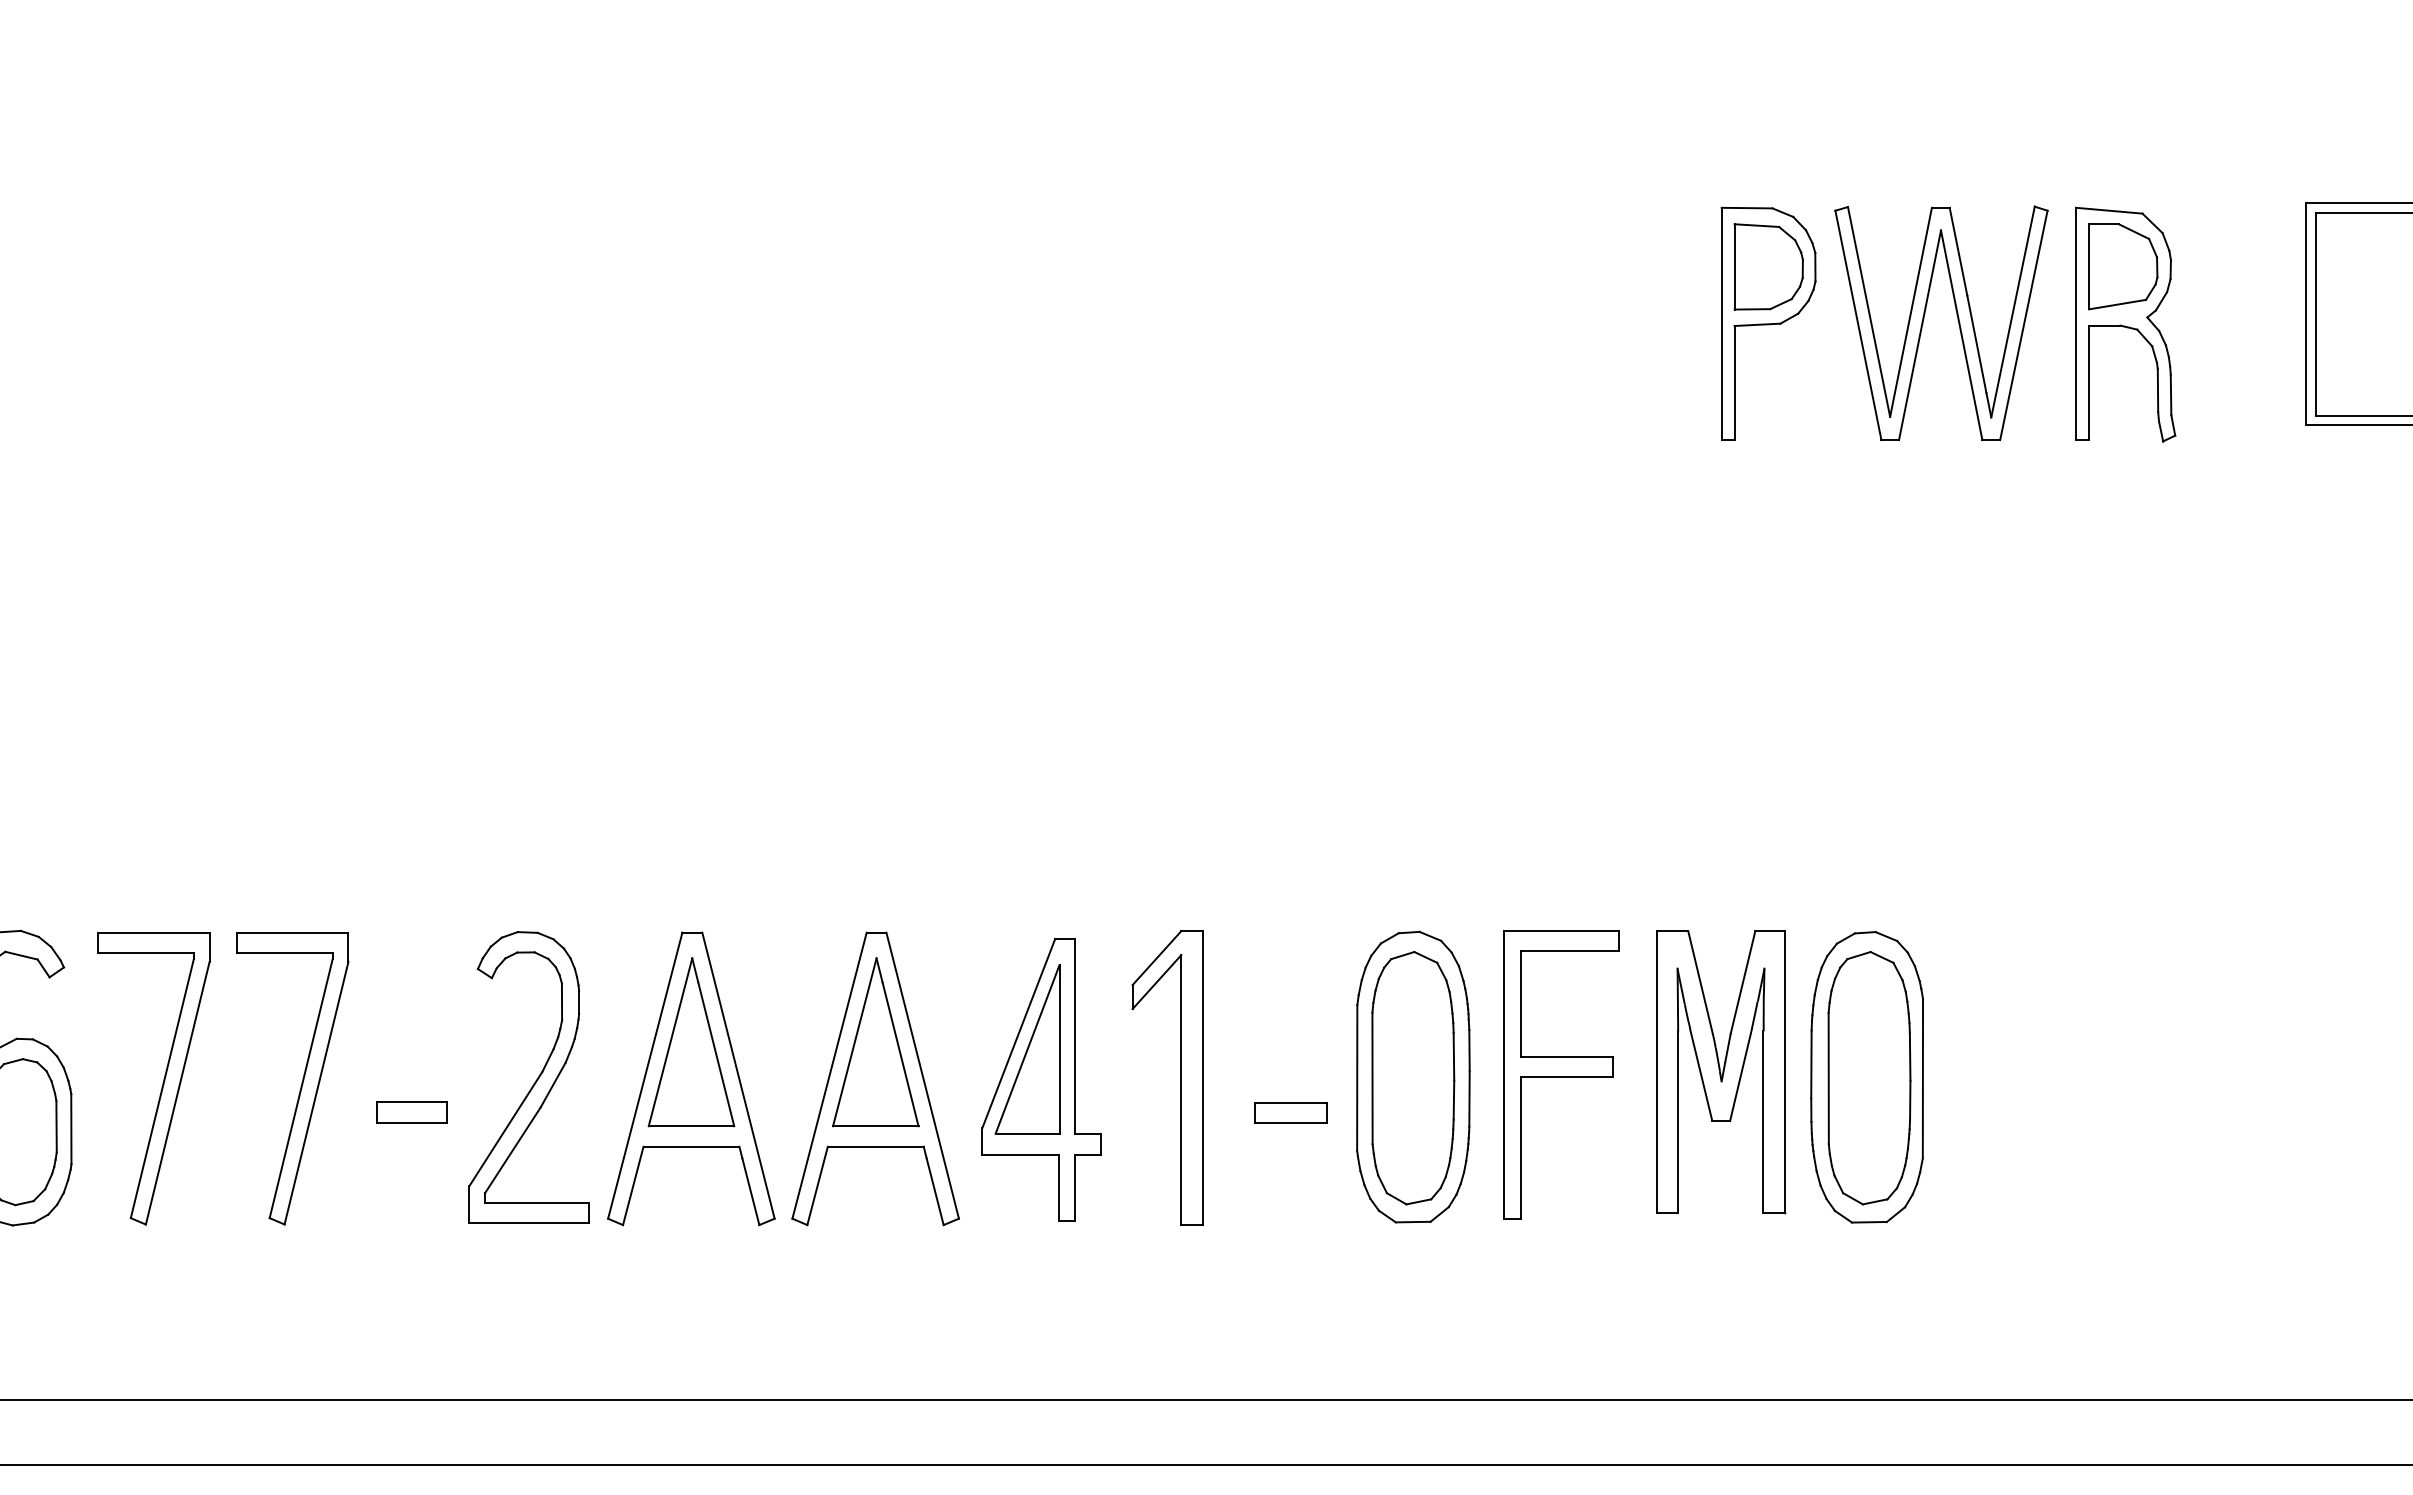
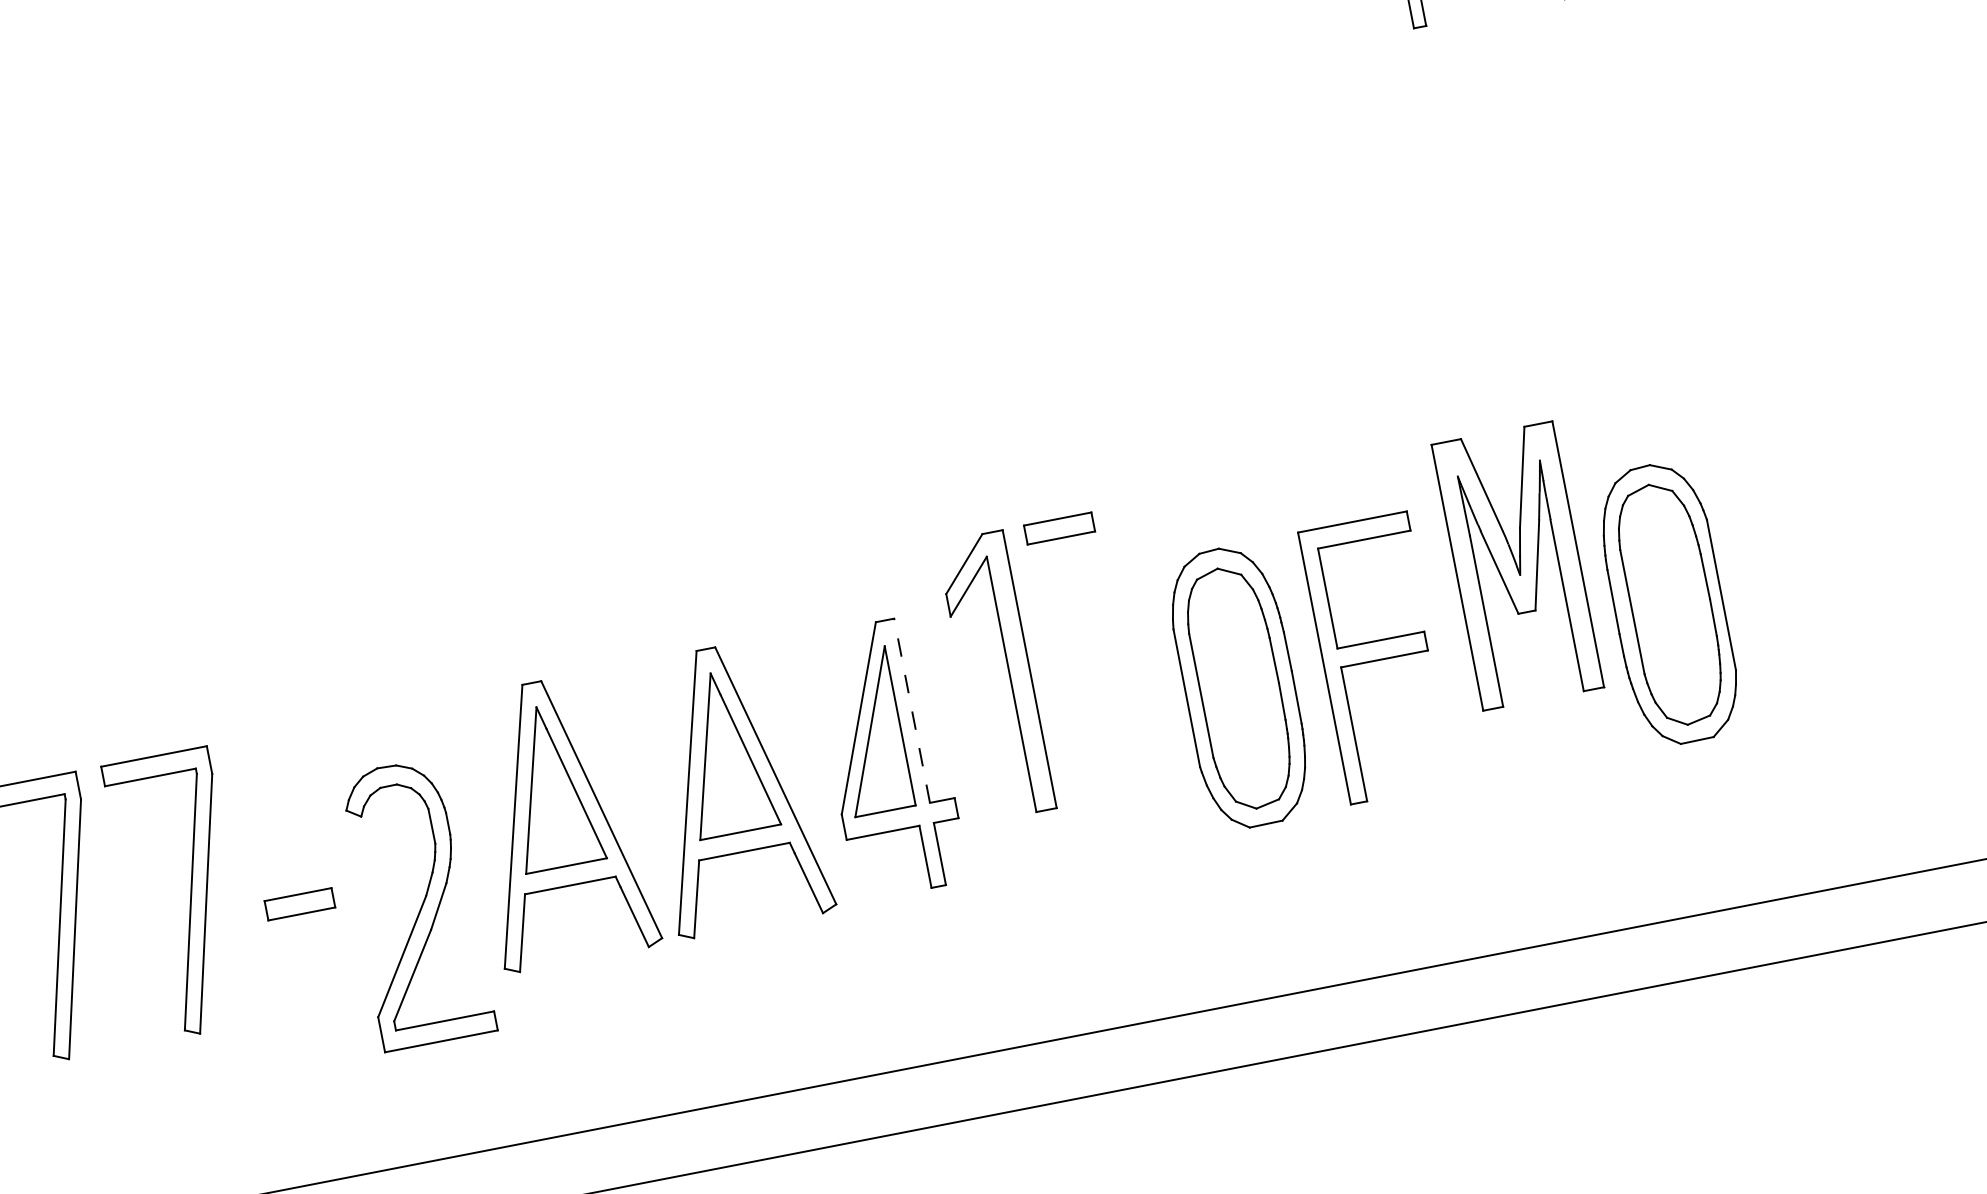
line: (1074, 1035) -> (911, 710), solid -> dashed
part: (1721, 1072) -> (1518, 566), moved
part: (1180, 1077) -> (1008, 672), moved
part: (535, 1080) -> (421, 905), moved
part: (1290, 1112) -> (1058, 528), moved

